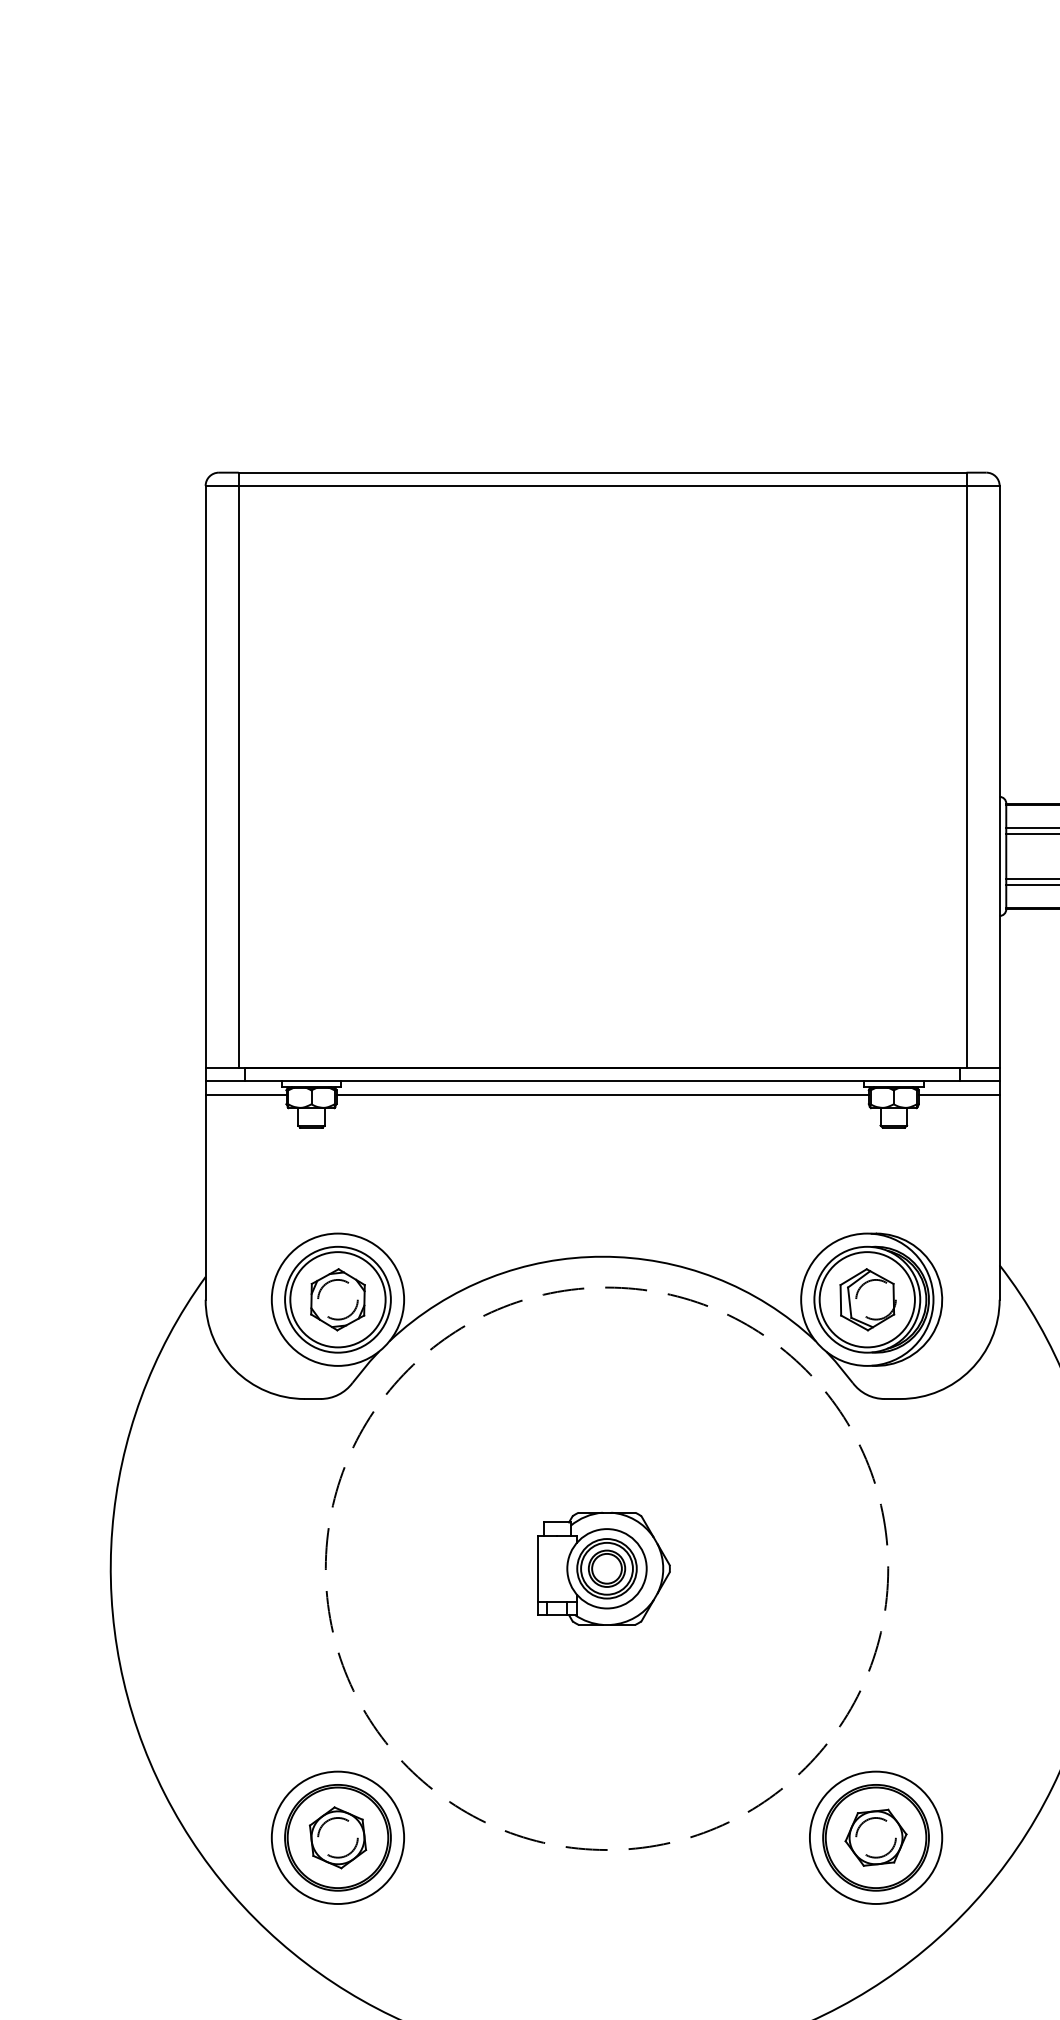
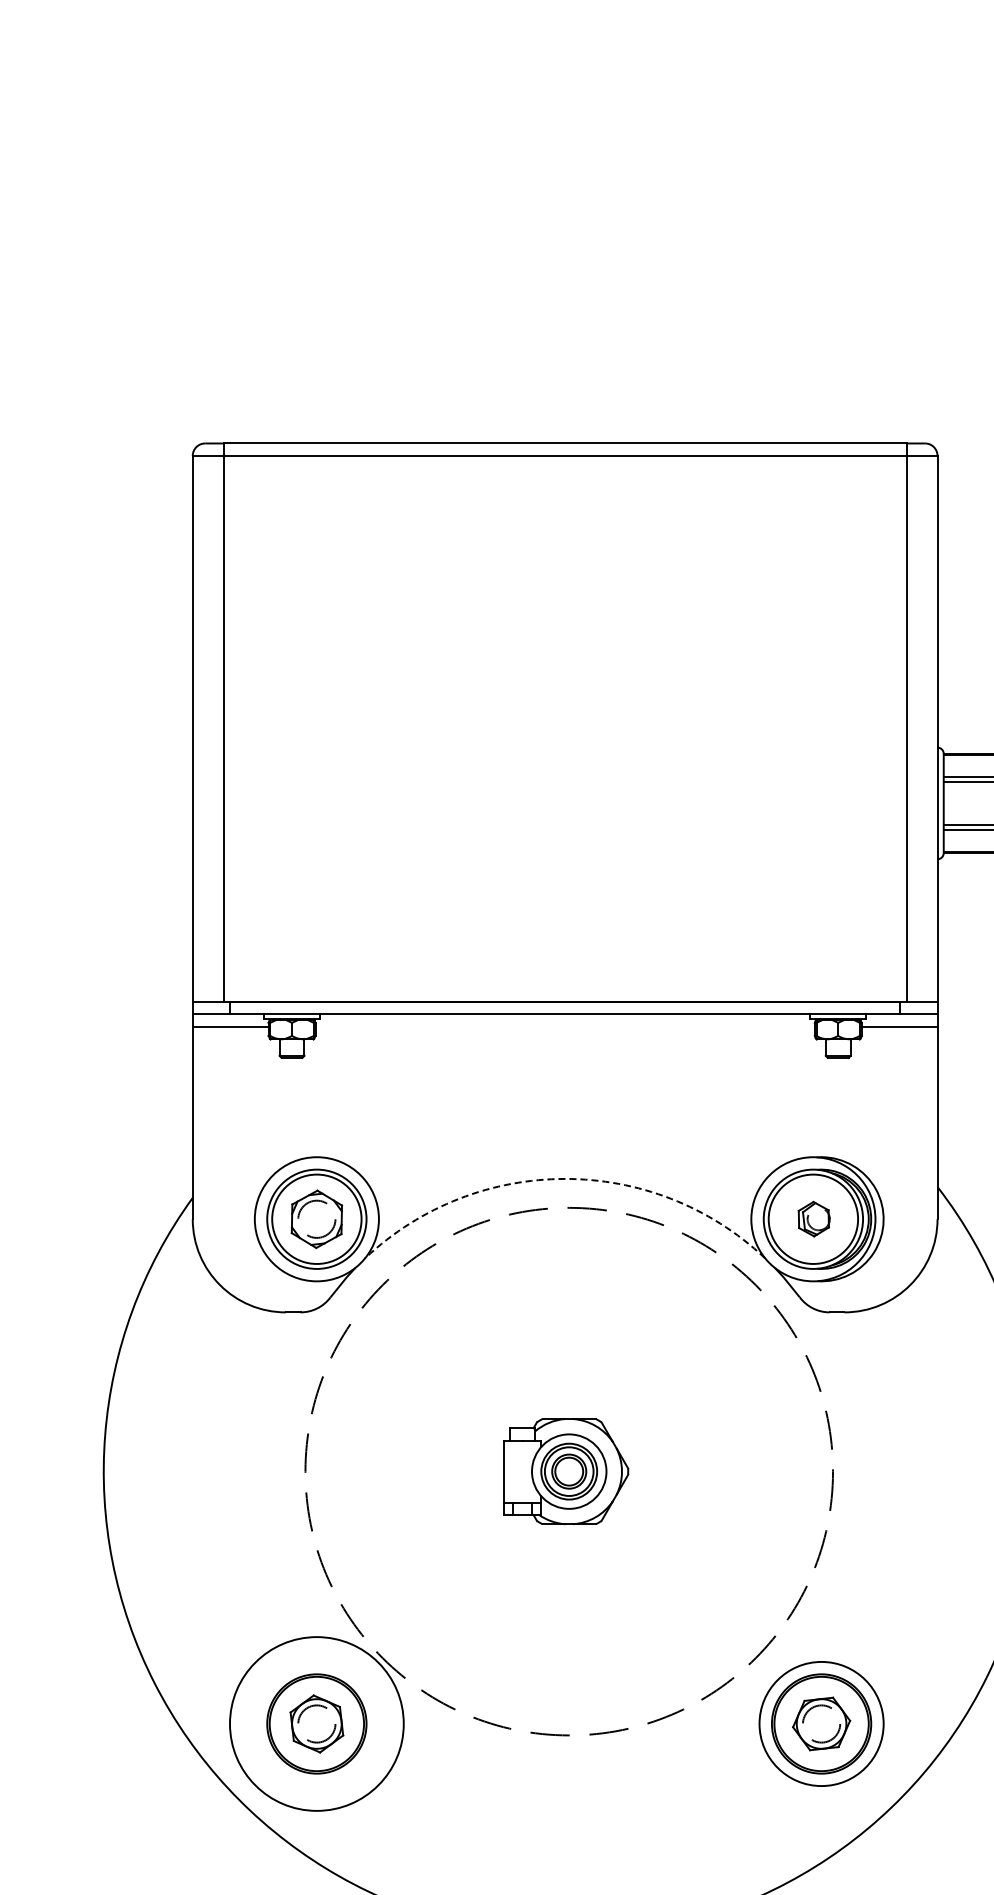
line: (601, 1094) -> (564, 1026), removed
arc: (603, 1256) -> (565, 1178), solid -> dashed
part: (868, 1298) -> (814, 1218), size x0.6
circle: (337, 1837) -> (316, 1723), size x1.4

